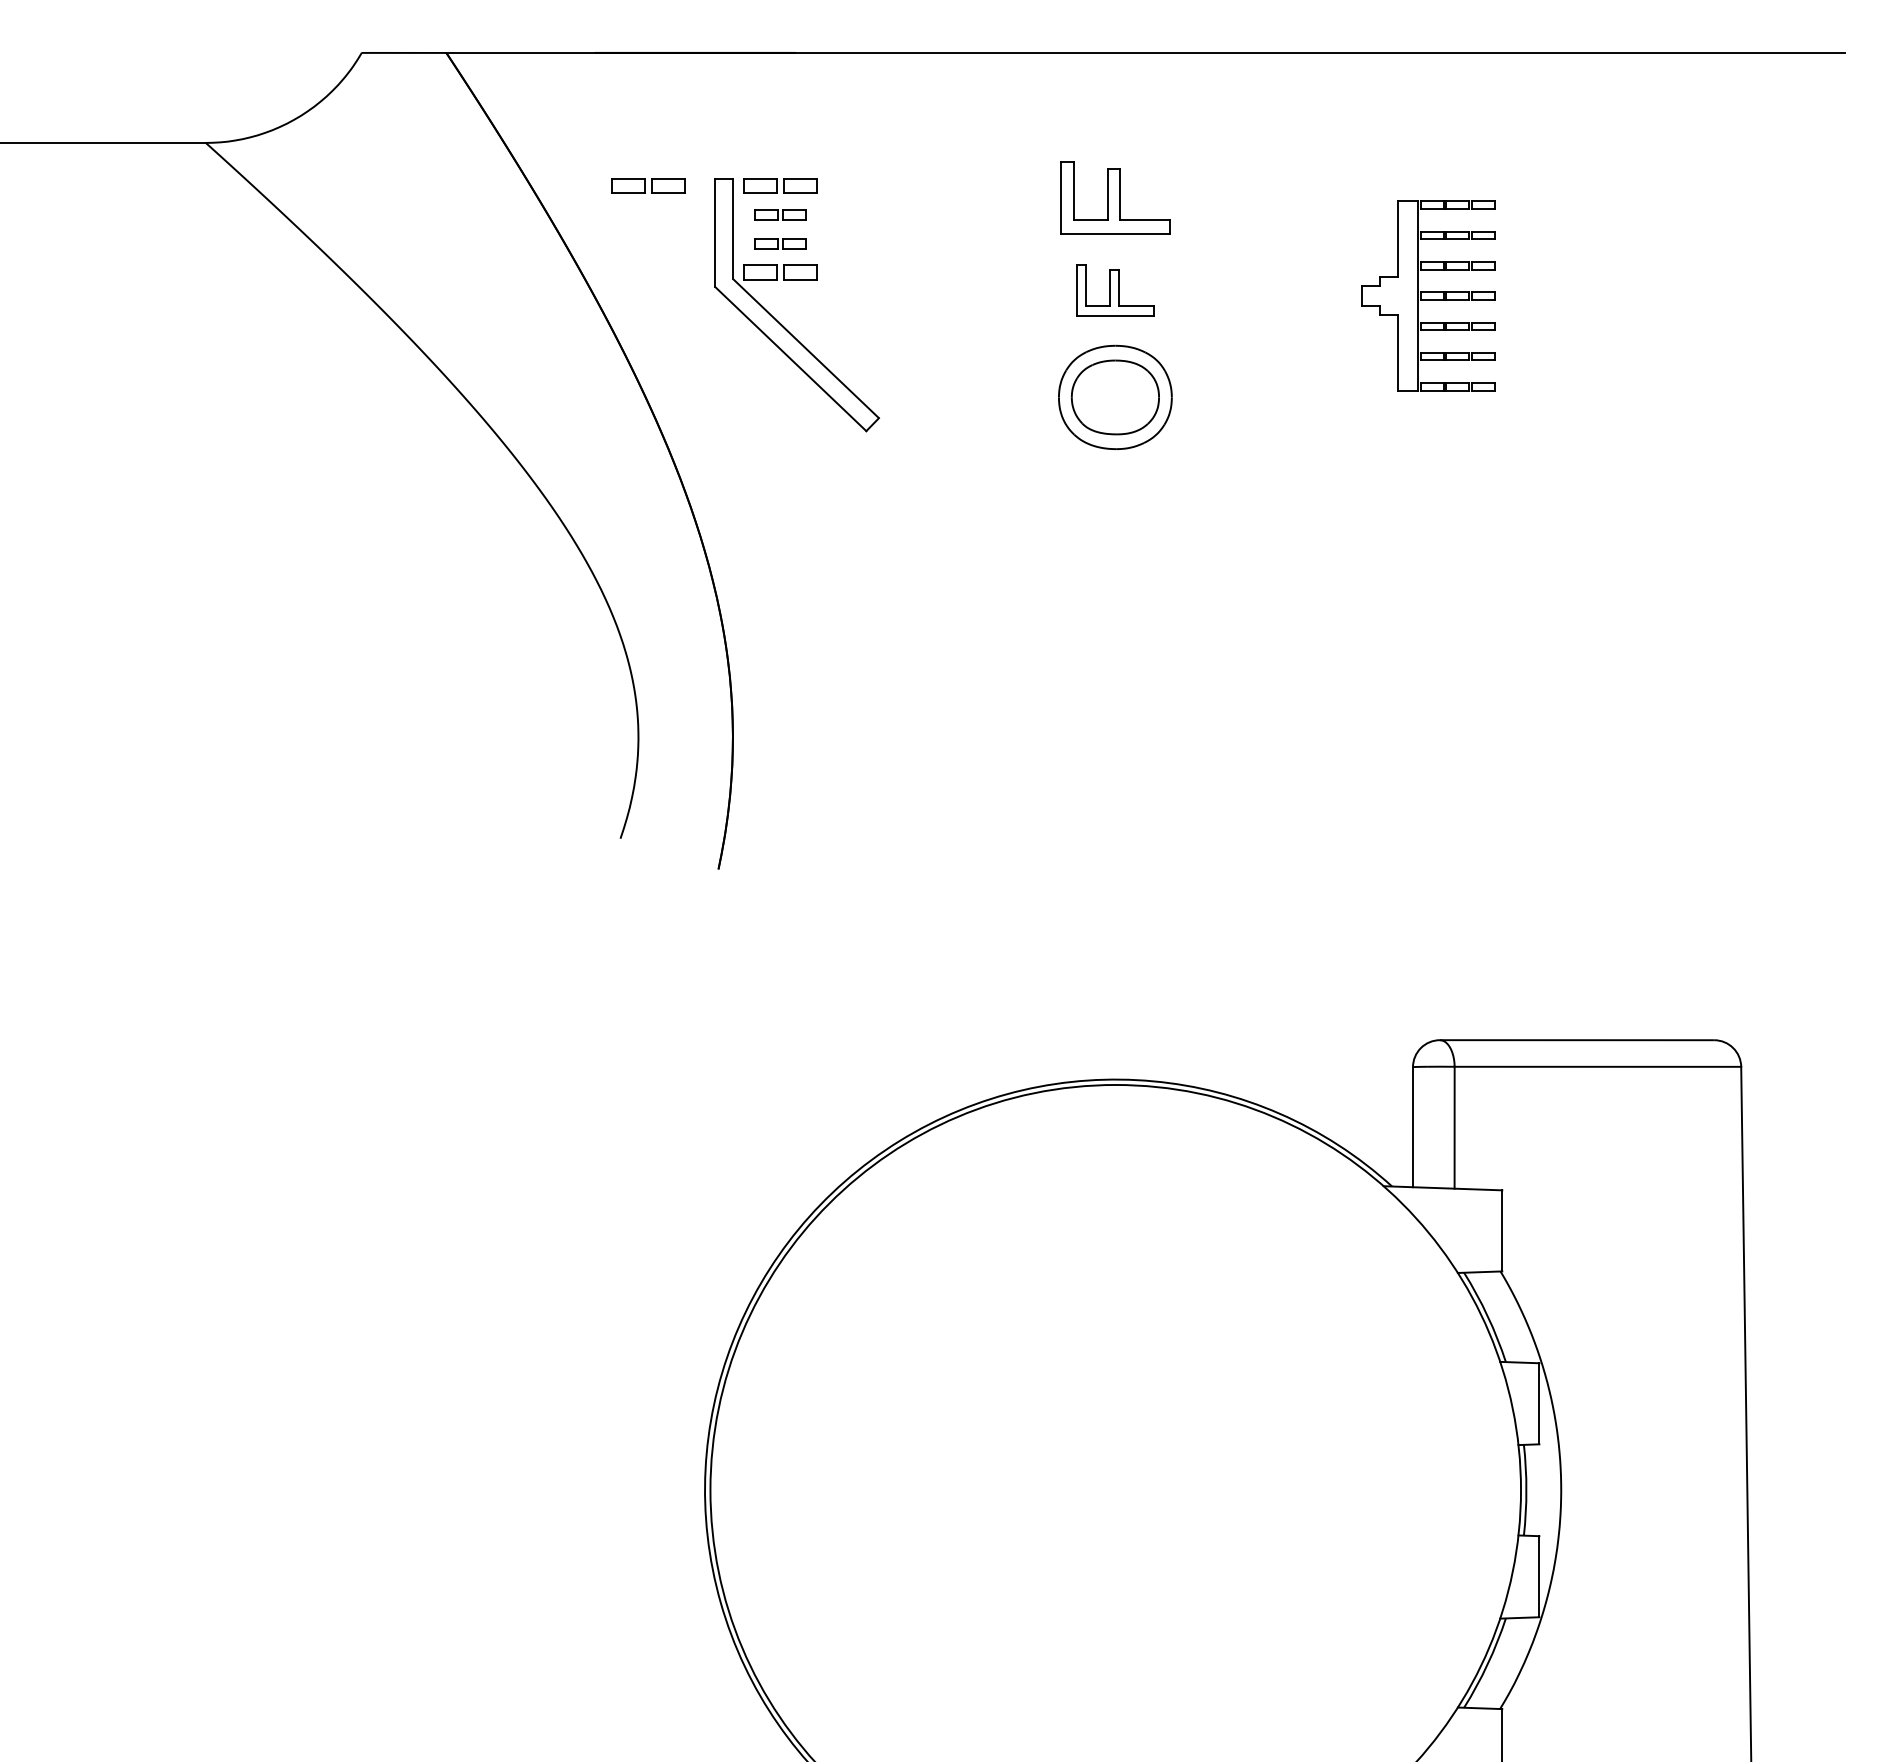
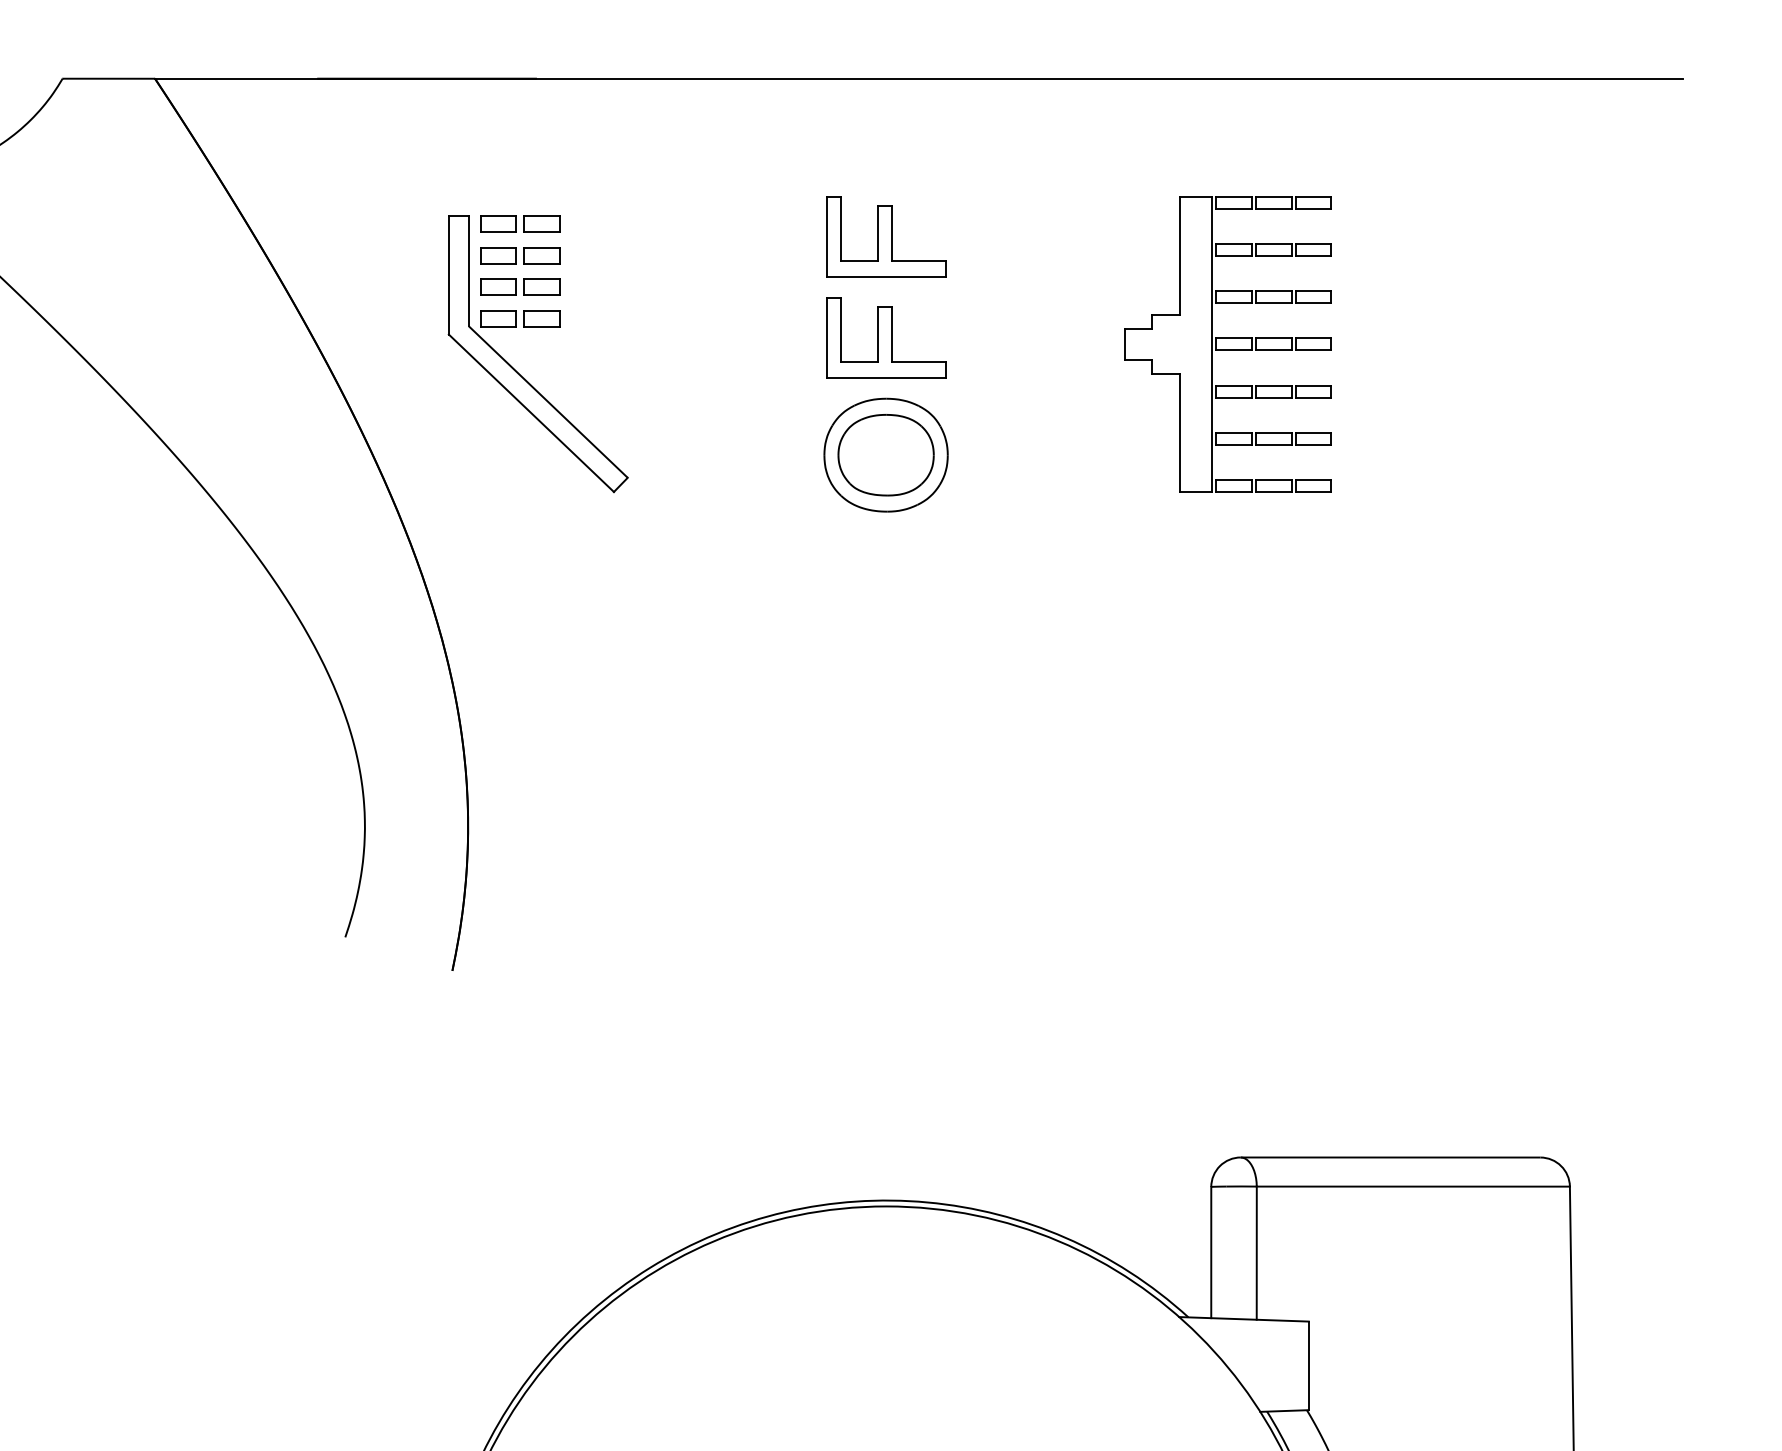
part: (648, 185) -> (375, 223), removed
part: (780, 214) -> (520, 255), size x1.43
part: (780, 243) -> (520, 286), size x1.43
part: (1115, 290) -> (886, 338), size x1.43
part: (1428, 295) -> (1228, 343), size x1.43

